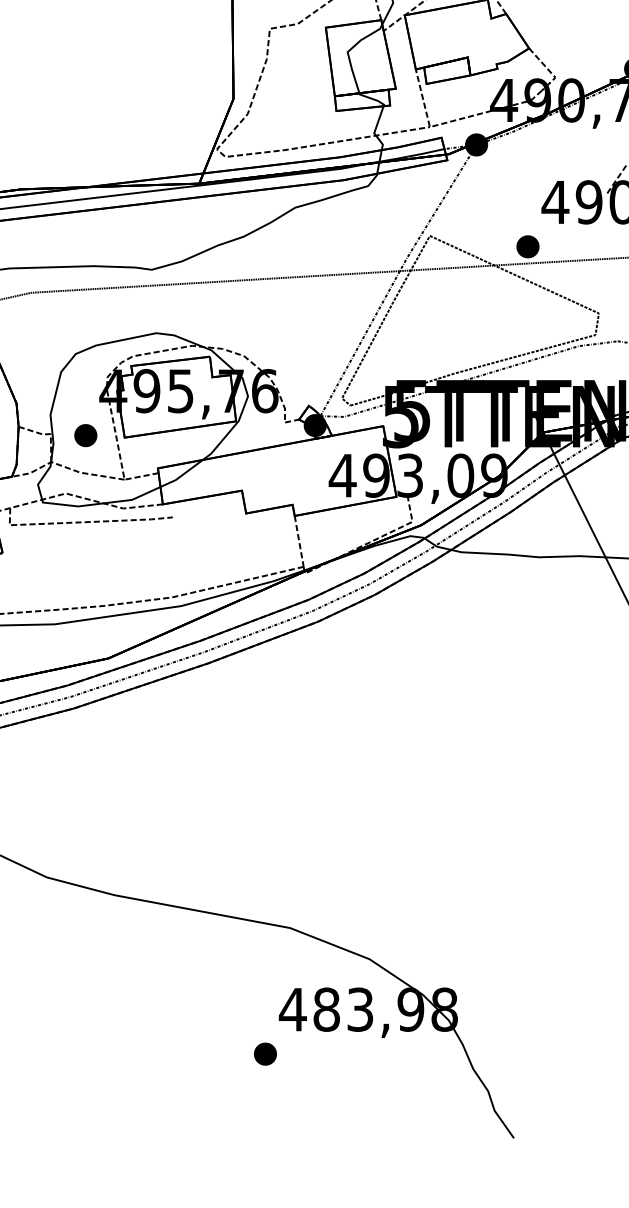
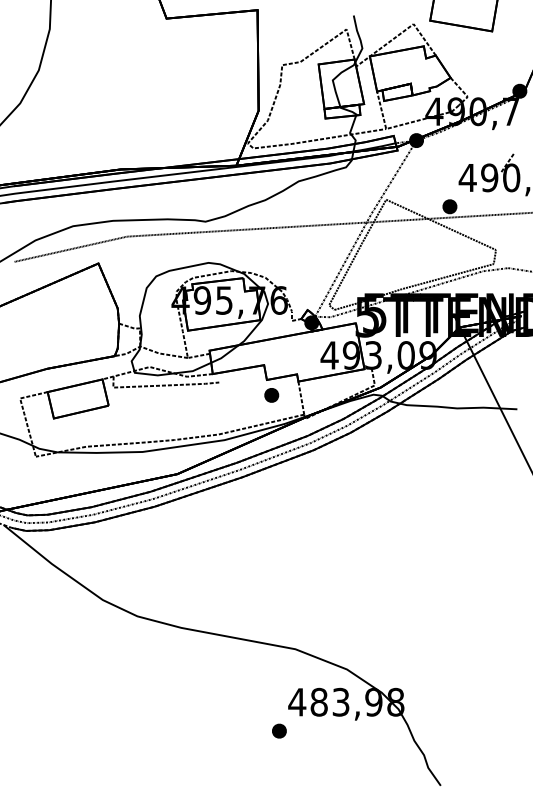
part: (85, 435) -> (271, 395), moved

